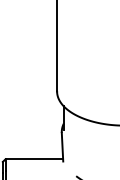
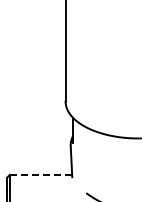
line: (33, 158) -> (40, 174), solid -> dashed

